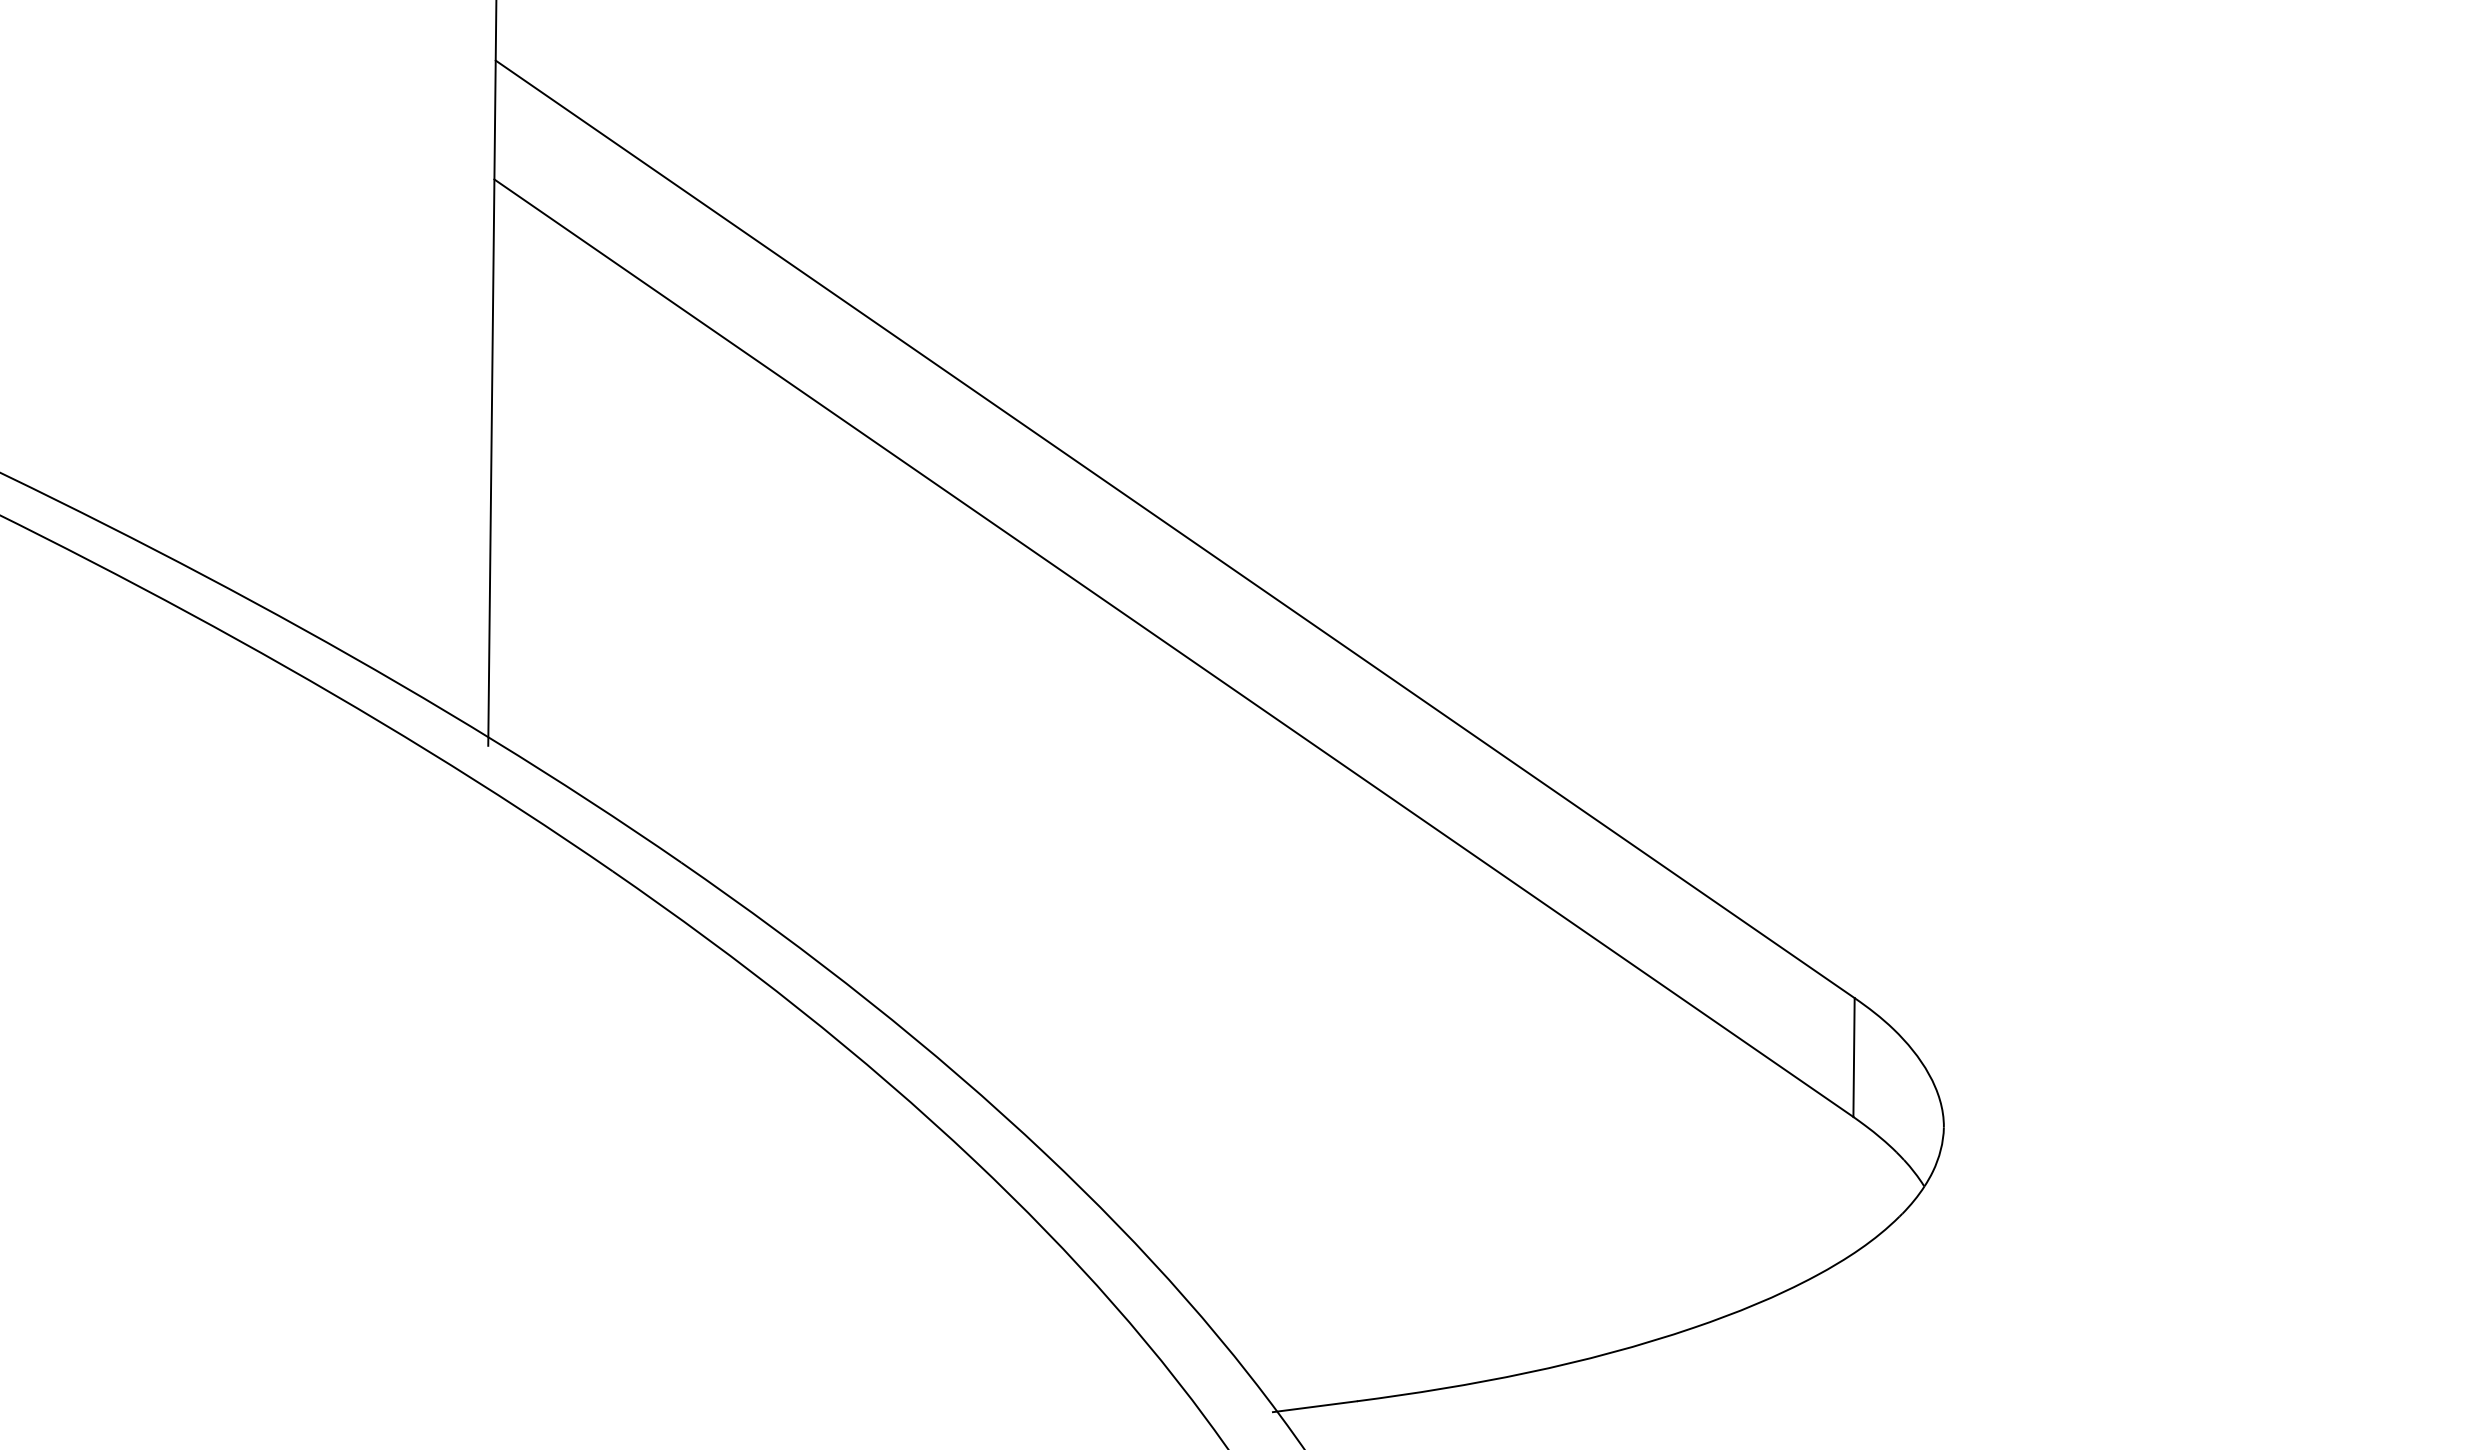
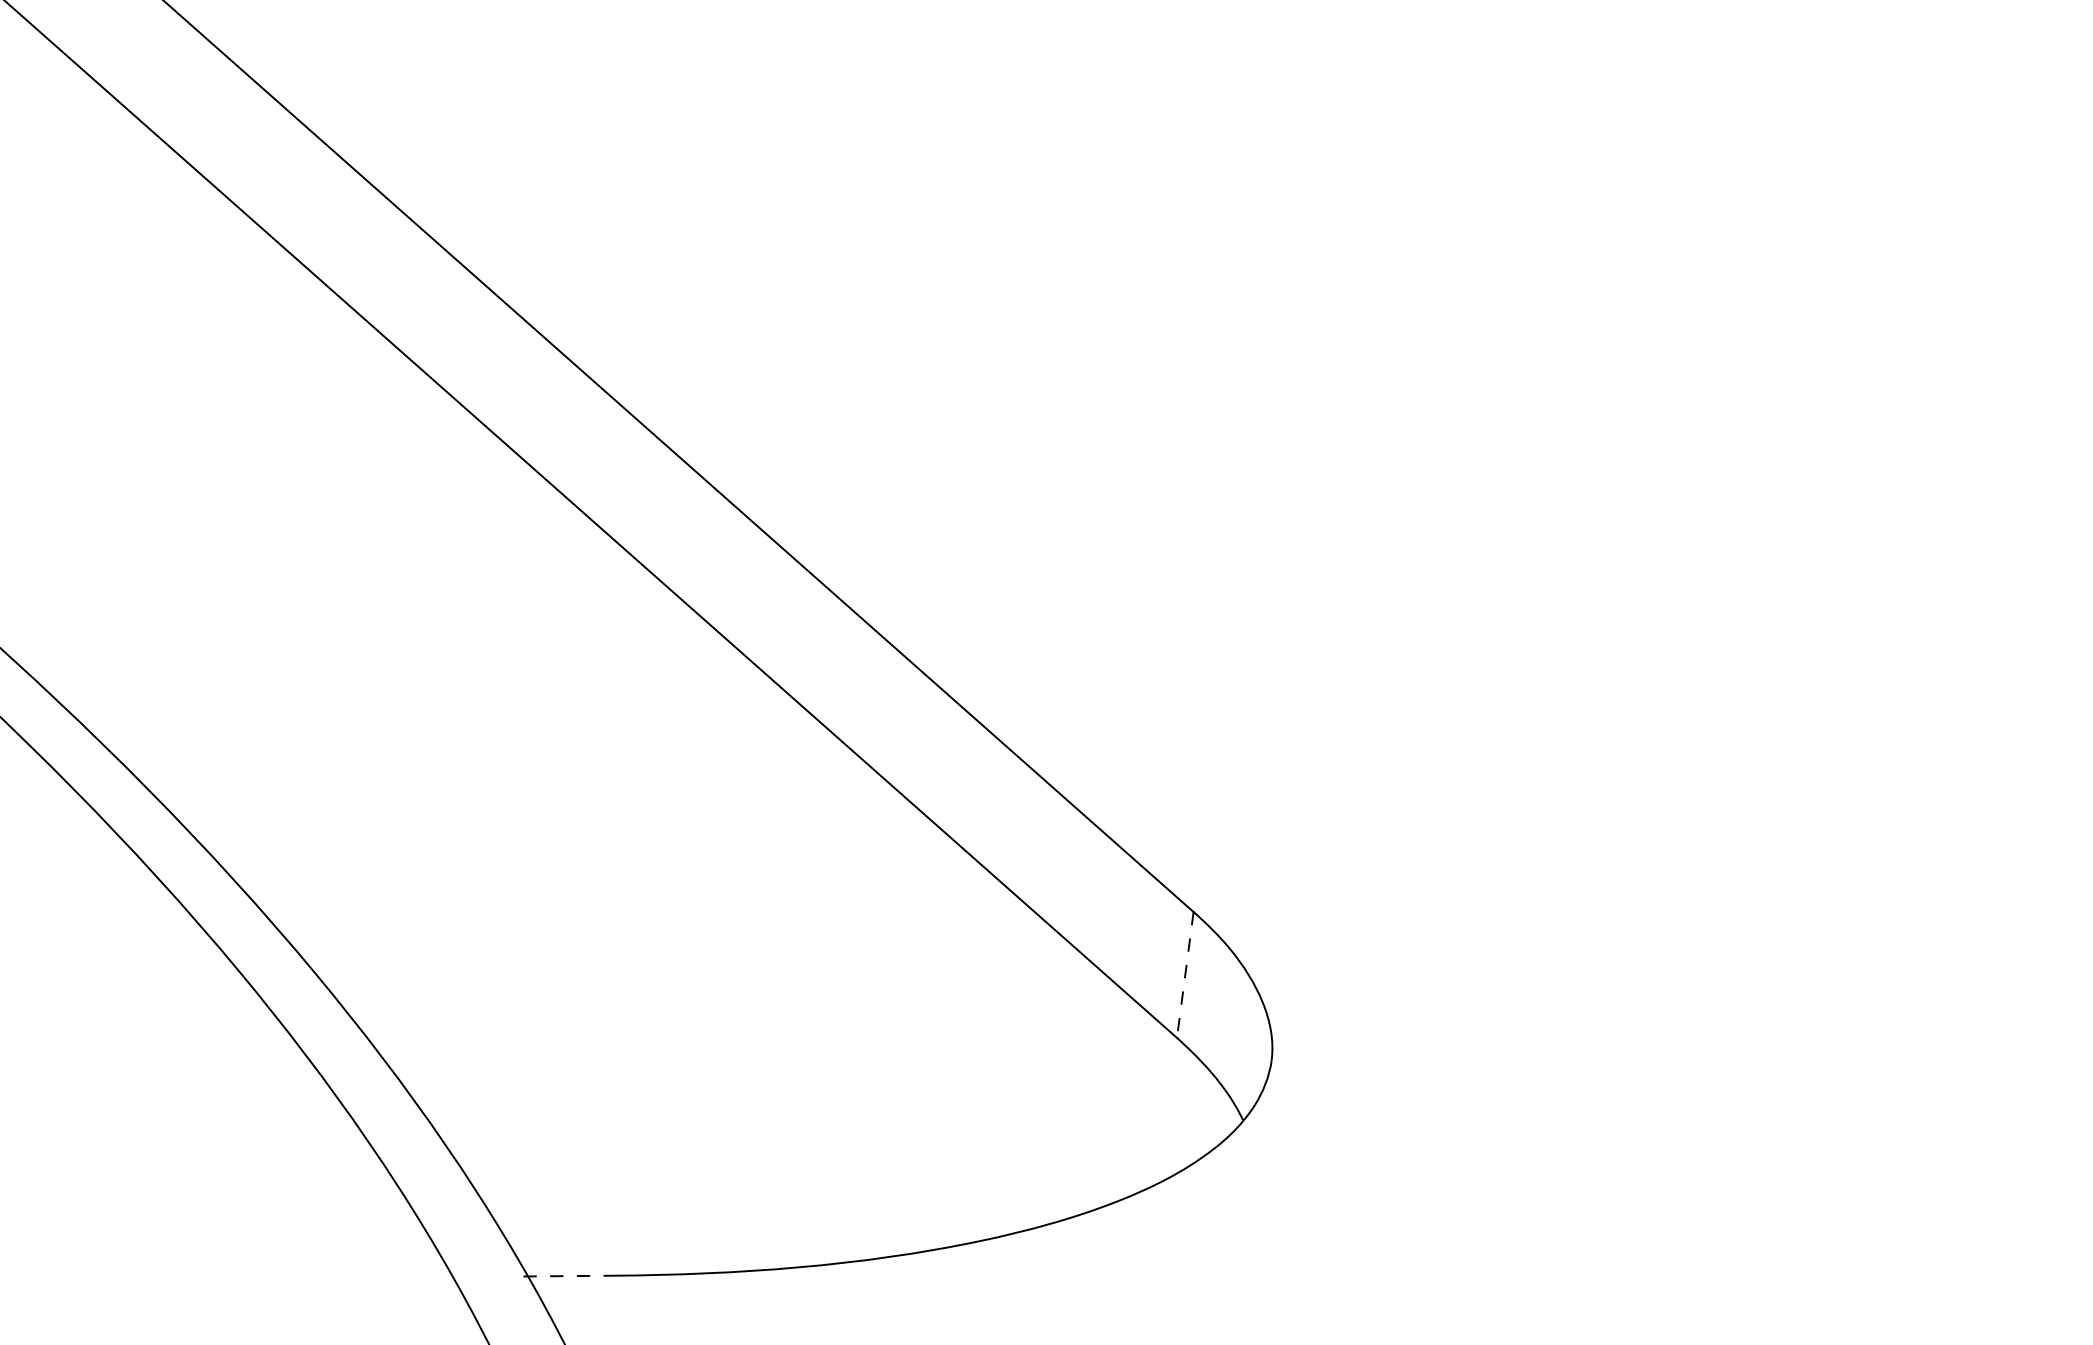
line: (1854, 1058) -> (1185, 976), solid -> dashed
line: (1315, 1406) -> (569, 1275), solid -> dashed

